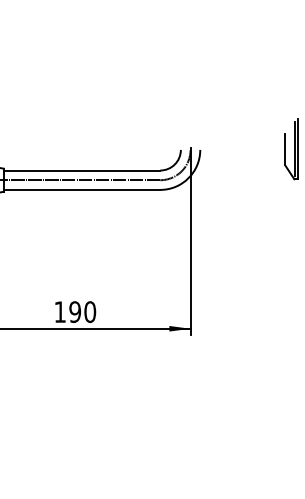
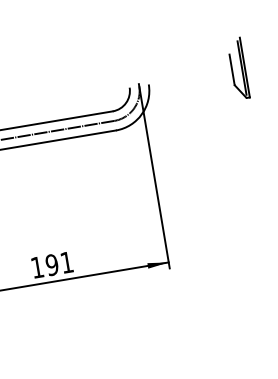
text: (90, 311) -> (67, 261), 190 -> 191

